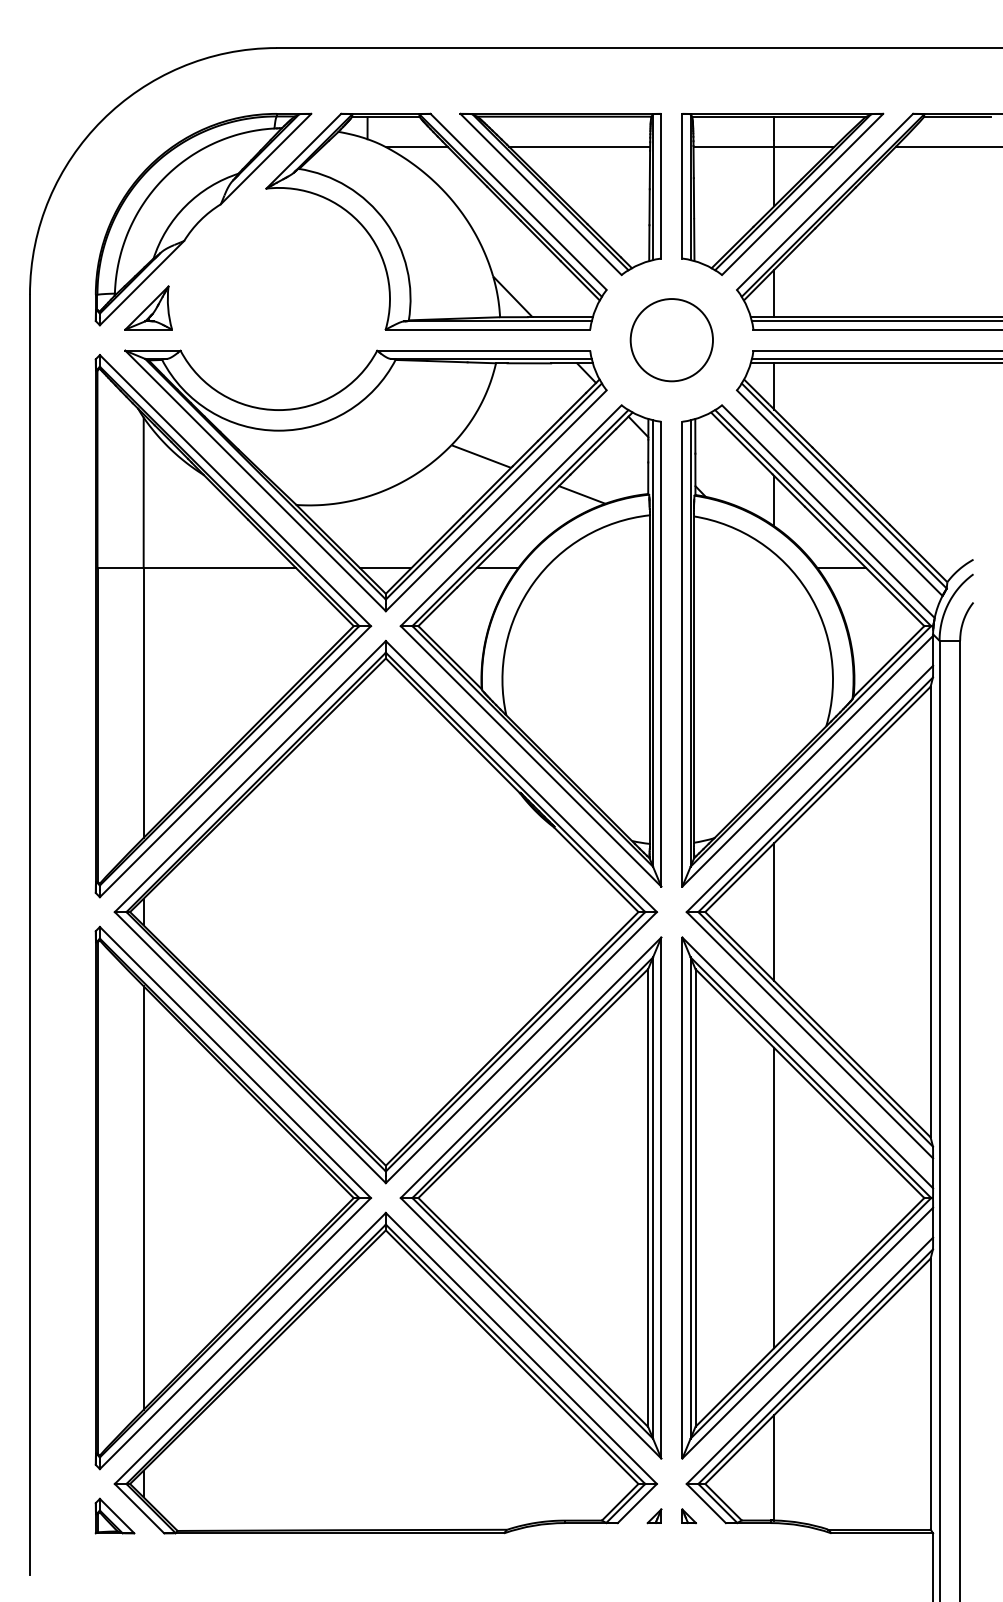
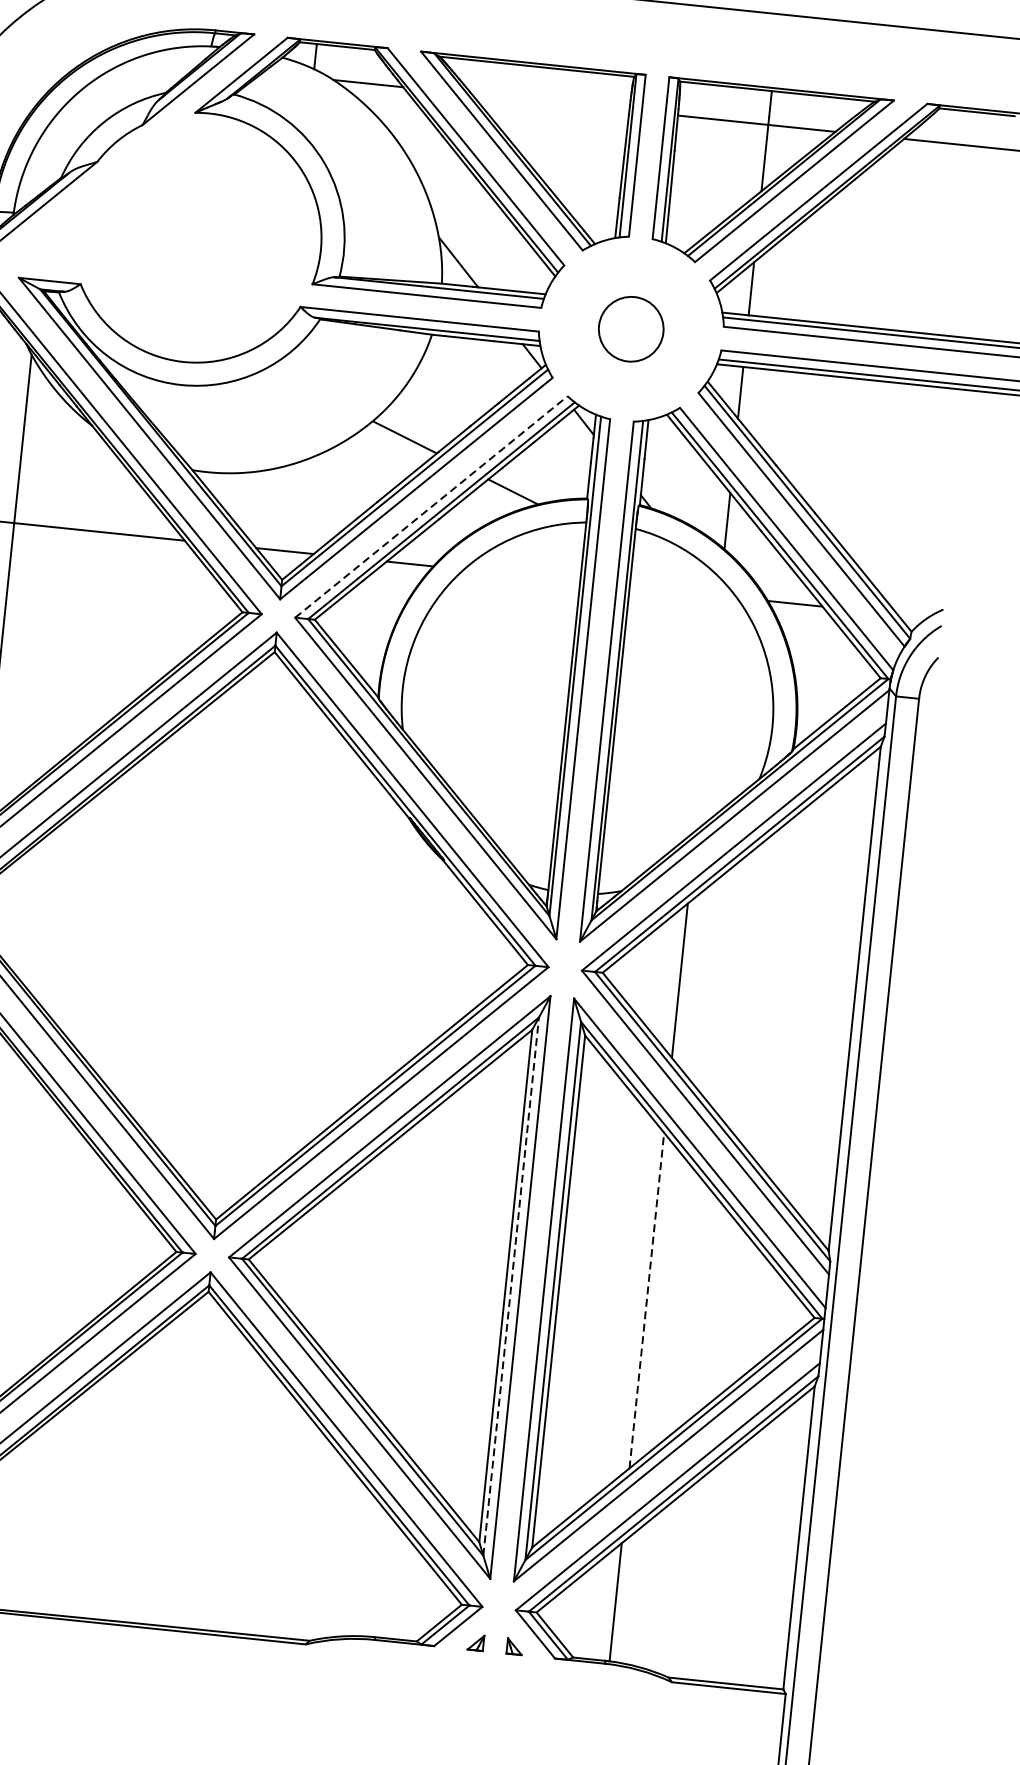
line: (579, 146) -> (550, 101), removed
part: (148, 307) -> (49, 232), removed
circle: (671, 340) -> (630, 329), size x0.7
line: (511, 515) -> (431, 506), solid -> dashed
line: (653, 1198) -> (511, 1287), solid -> dashed
line: (774, 1198) -> (646, 1301), solid -> dashed

